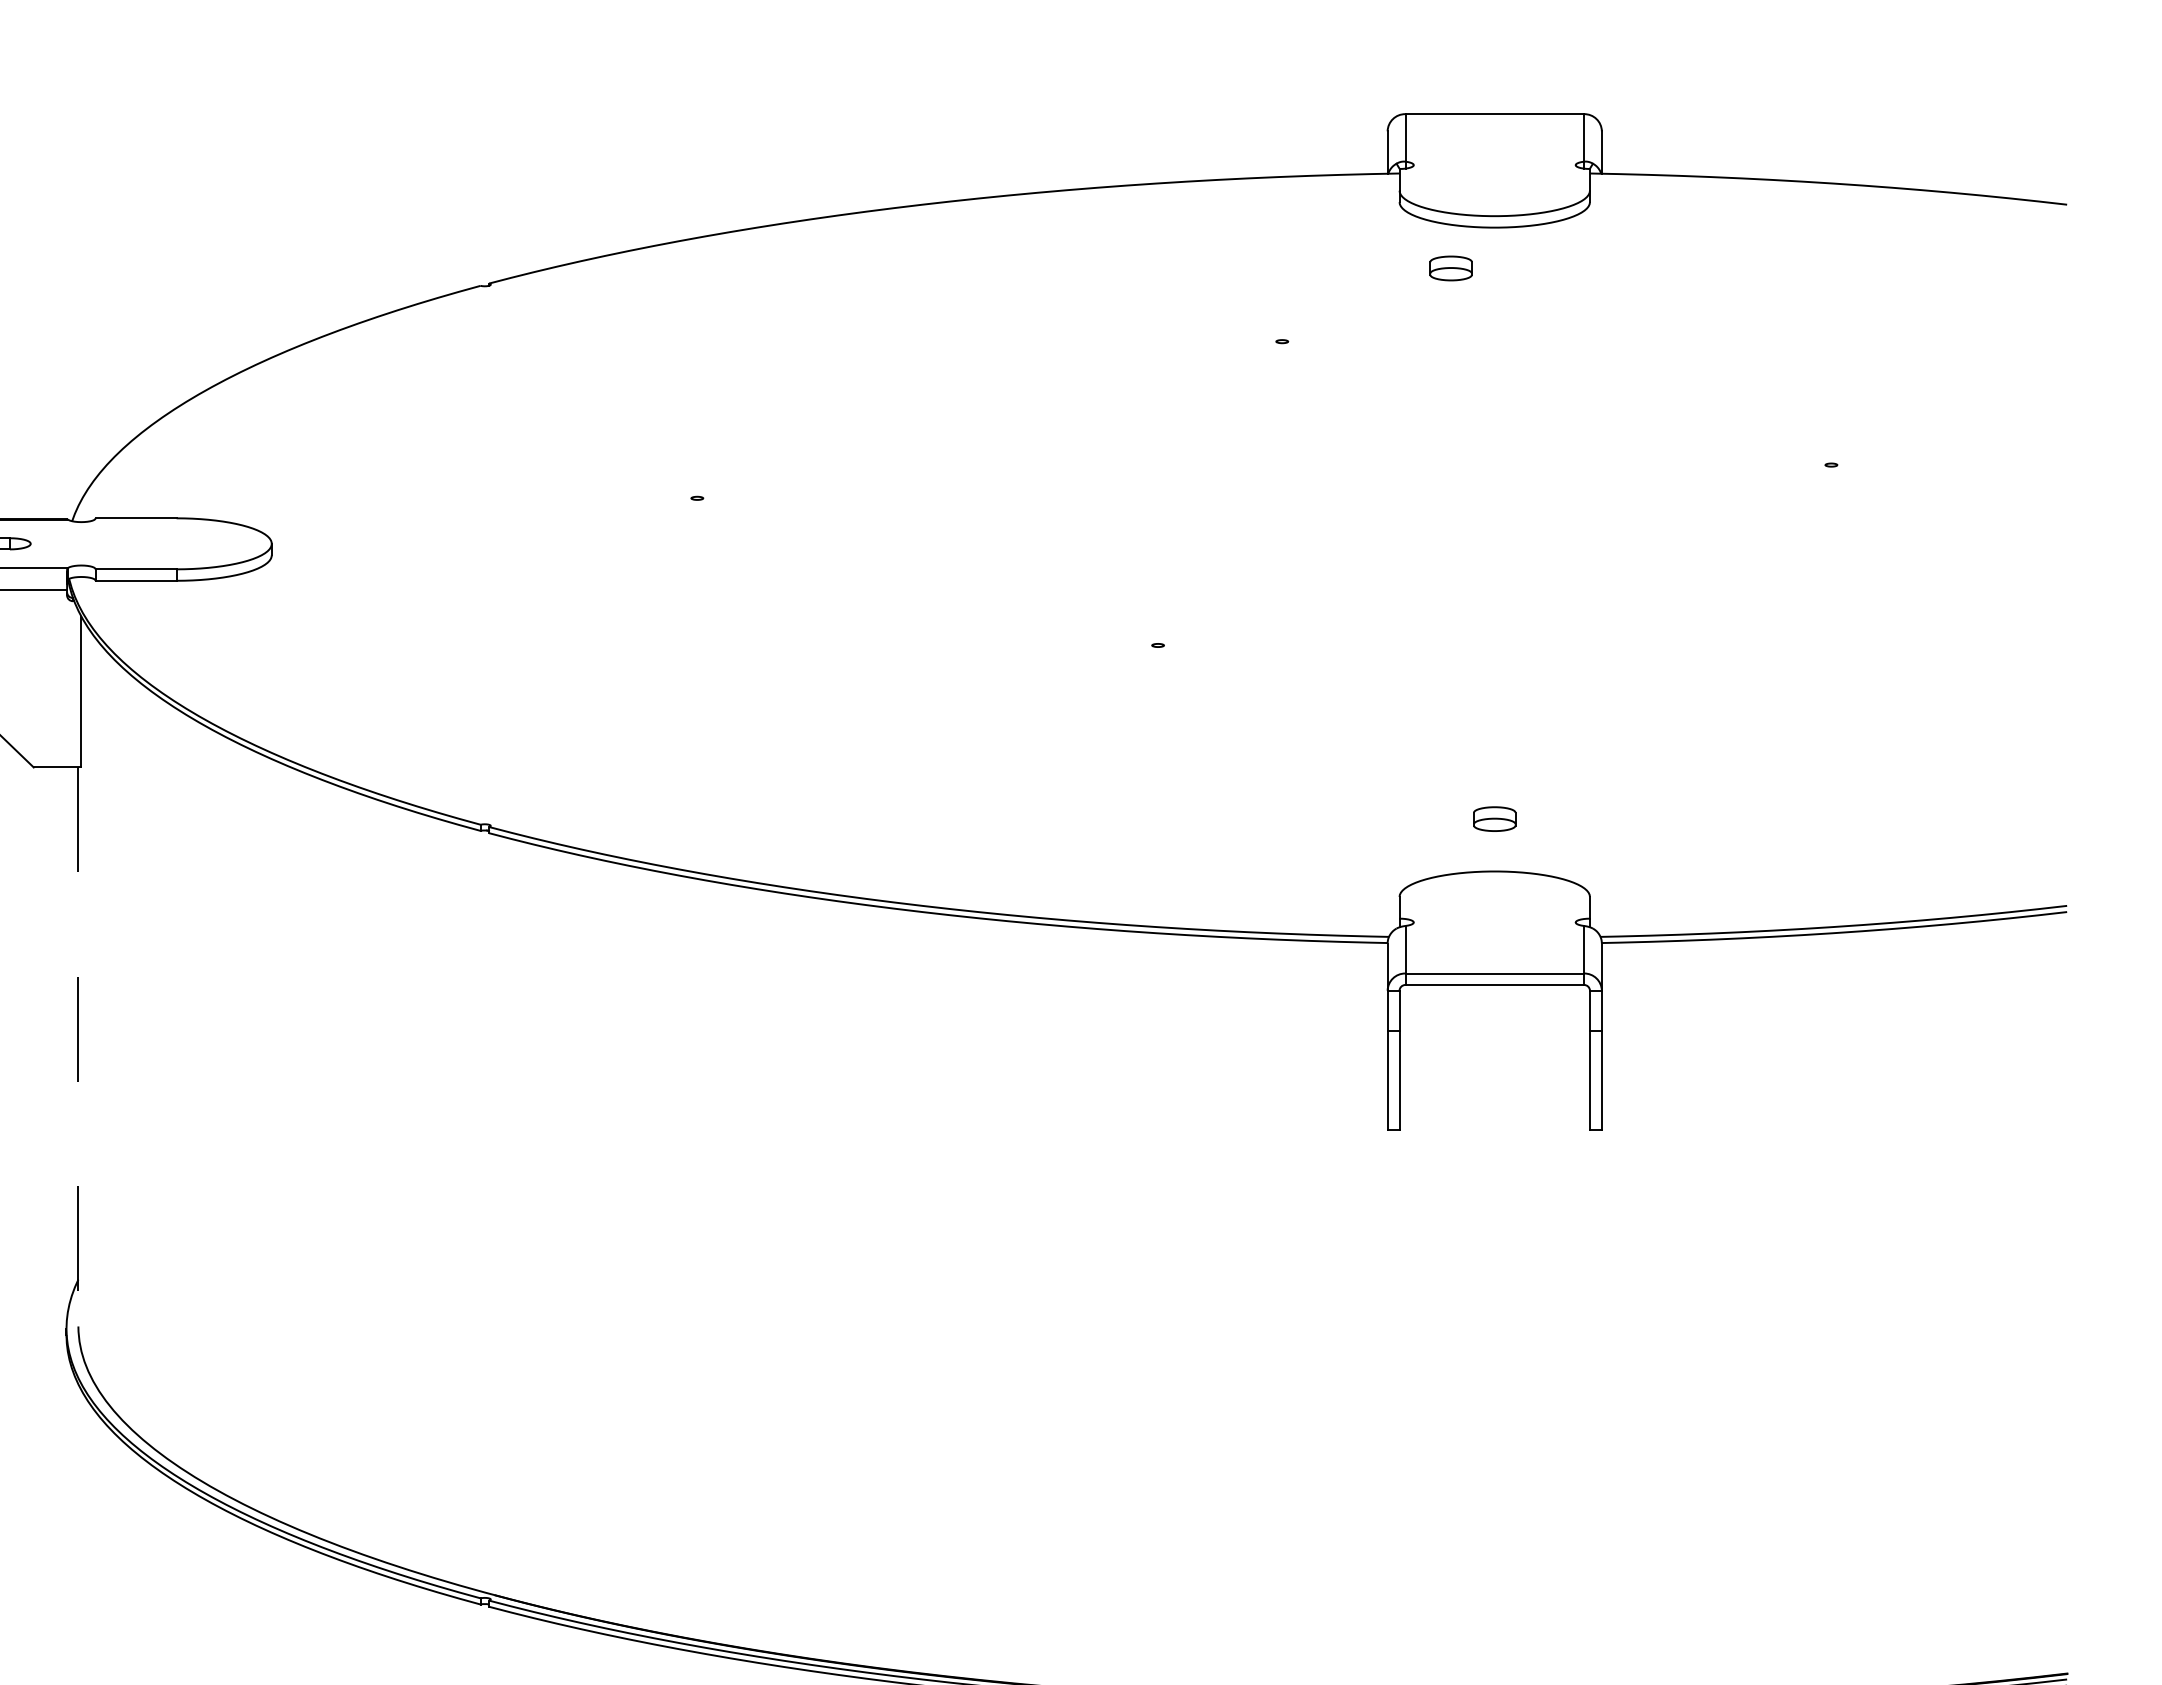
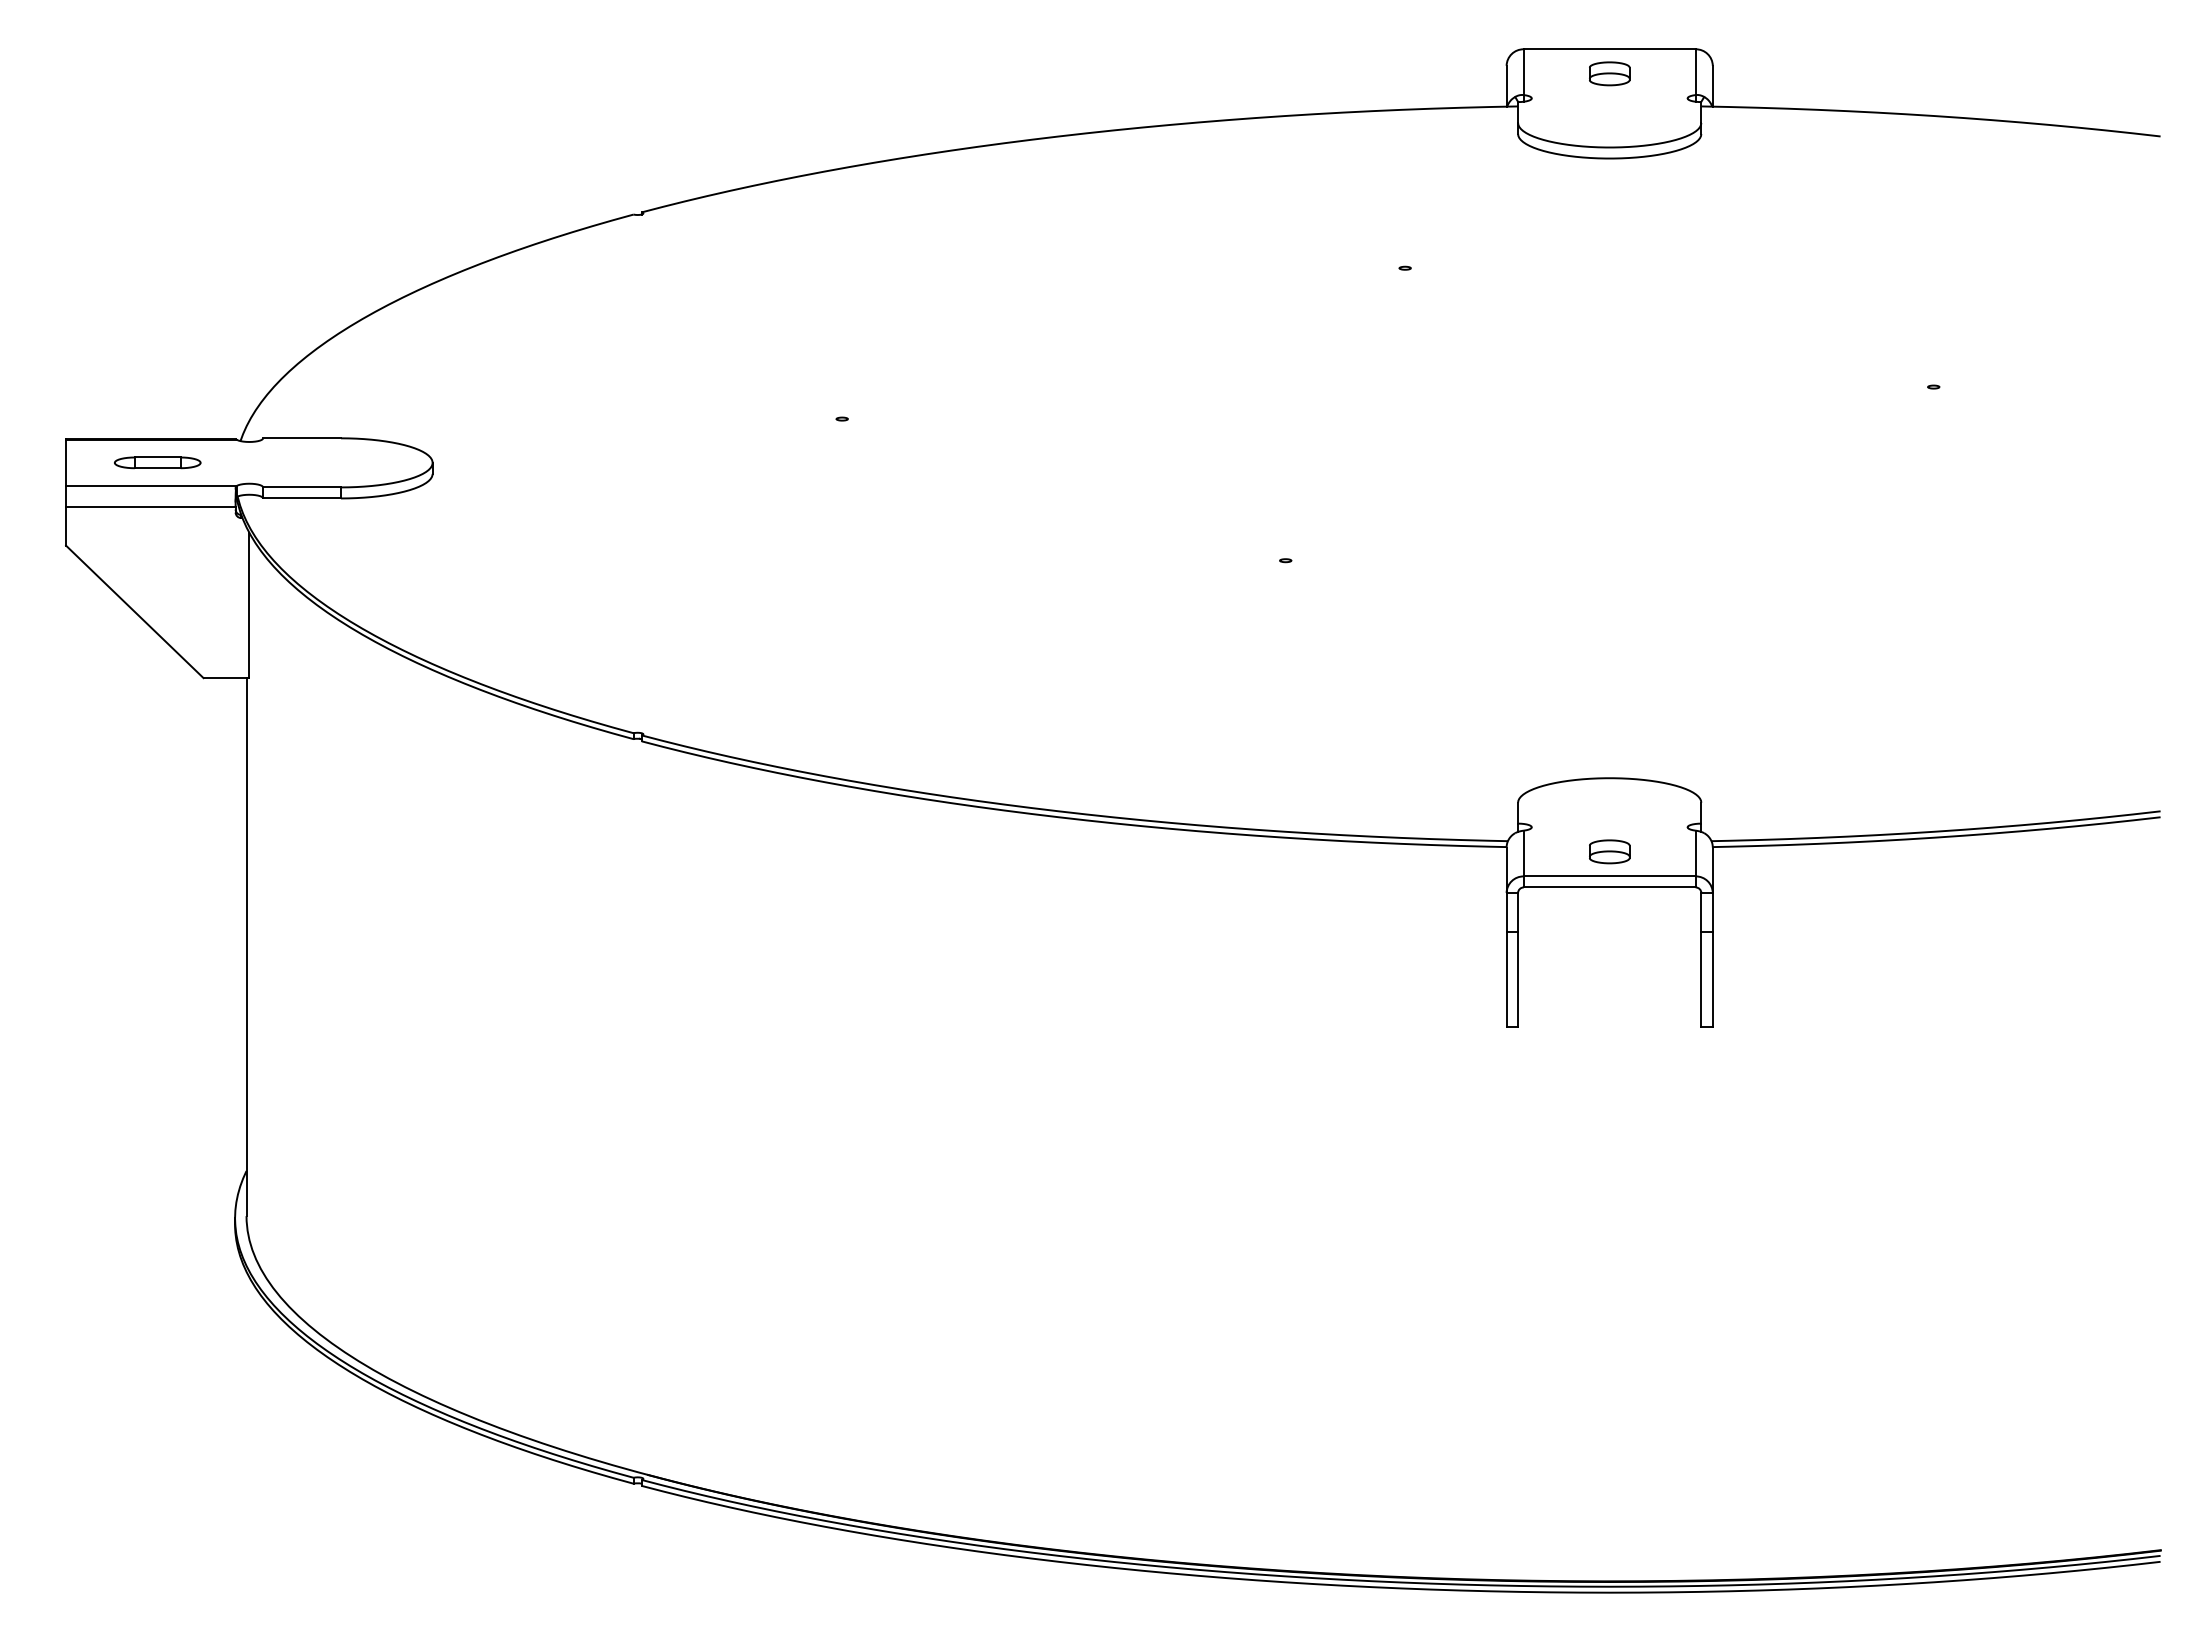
part: (1450, 268) -> (1609, 73), moved
part: (1494, 818) -> (1609, 851), moved
line: (78, 1047) -> (246, 947), dashed -> solid

